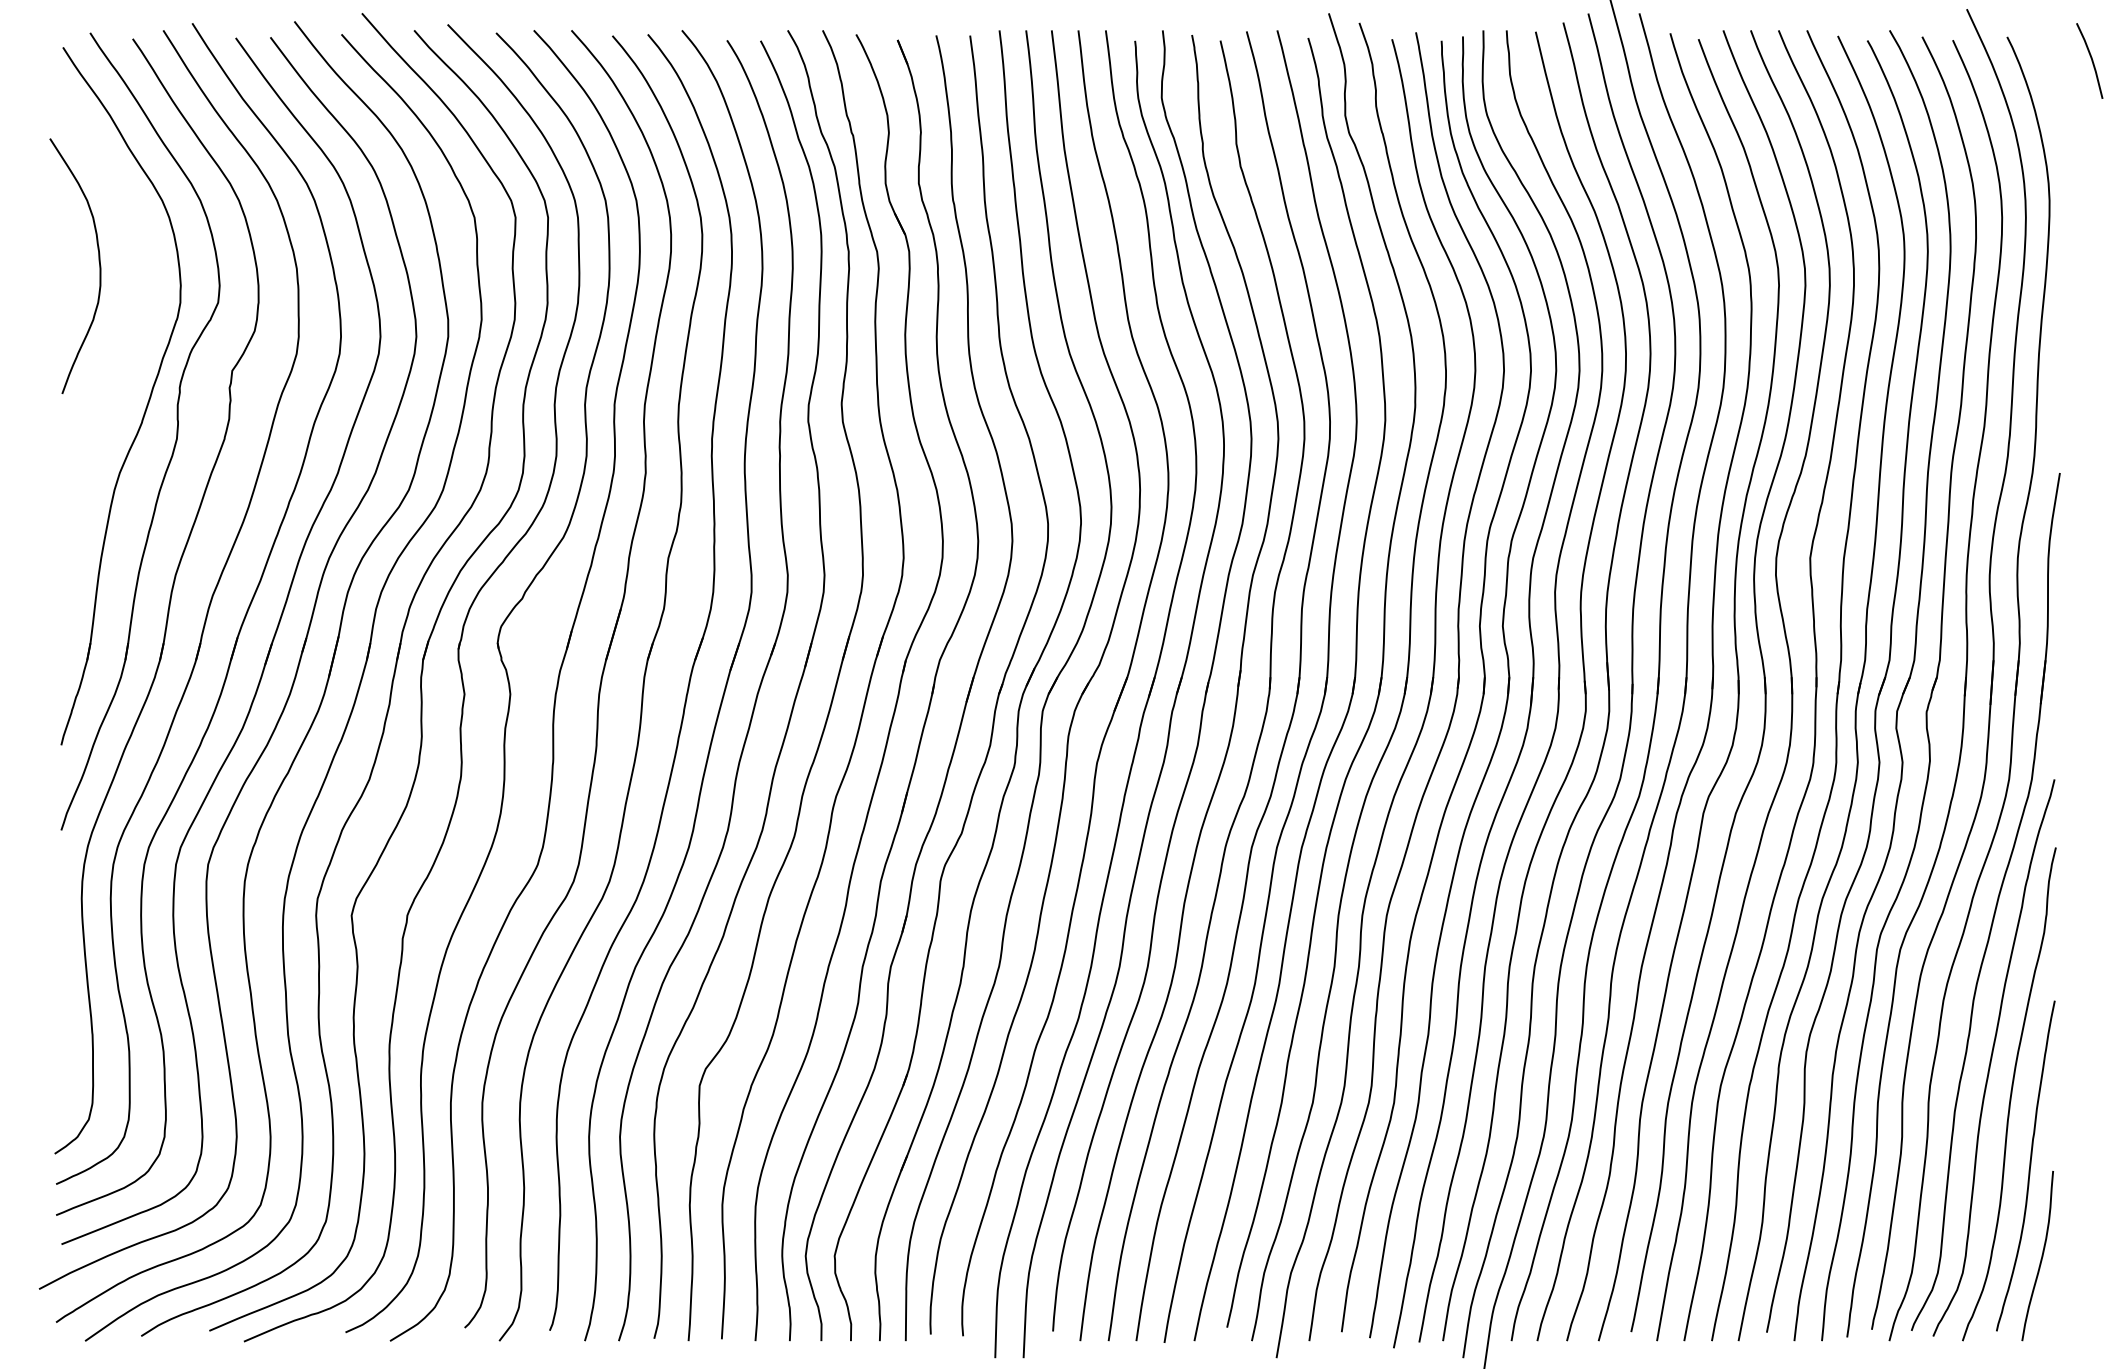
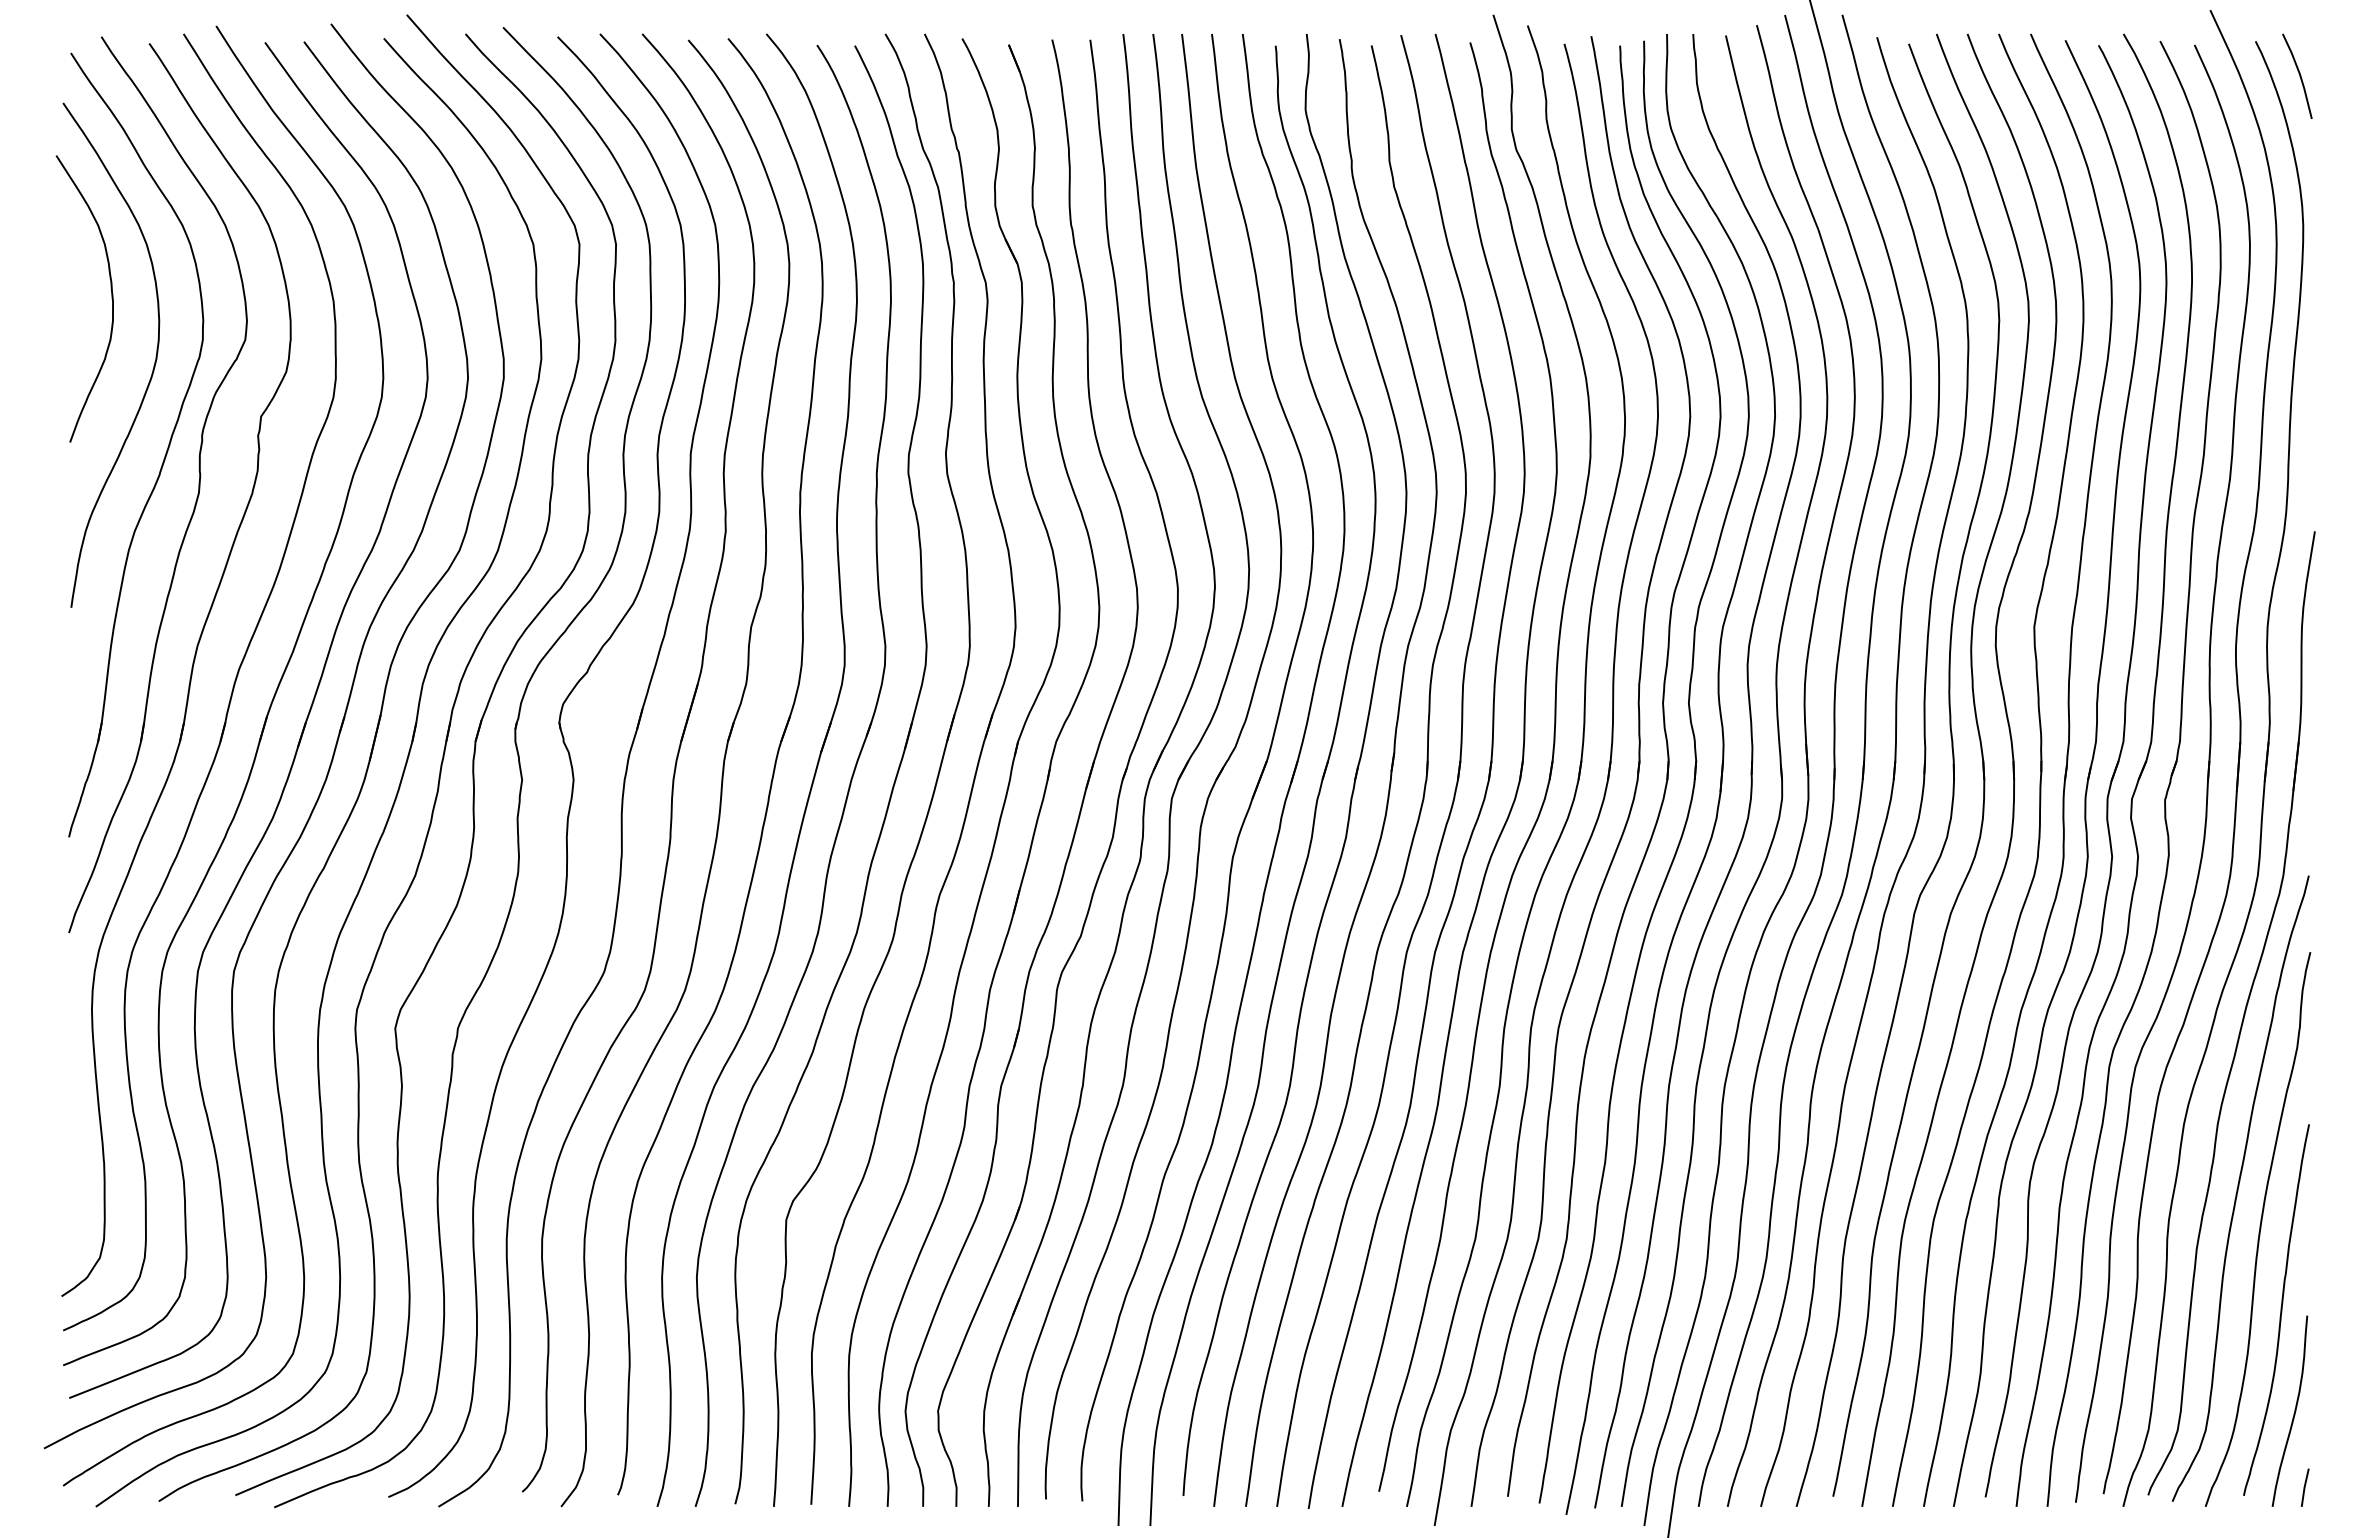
line: (2091, 60) -> (2299, 75), moved
curve: (136, 325) -> (153, 365), added
line: (2051, 1323) -> (2305, 1487), added

